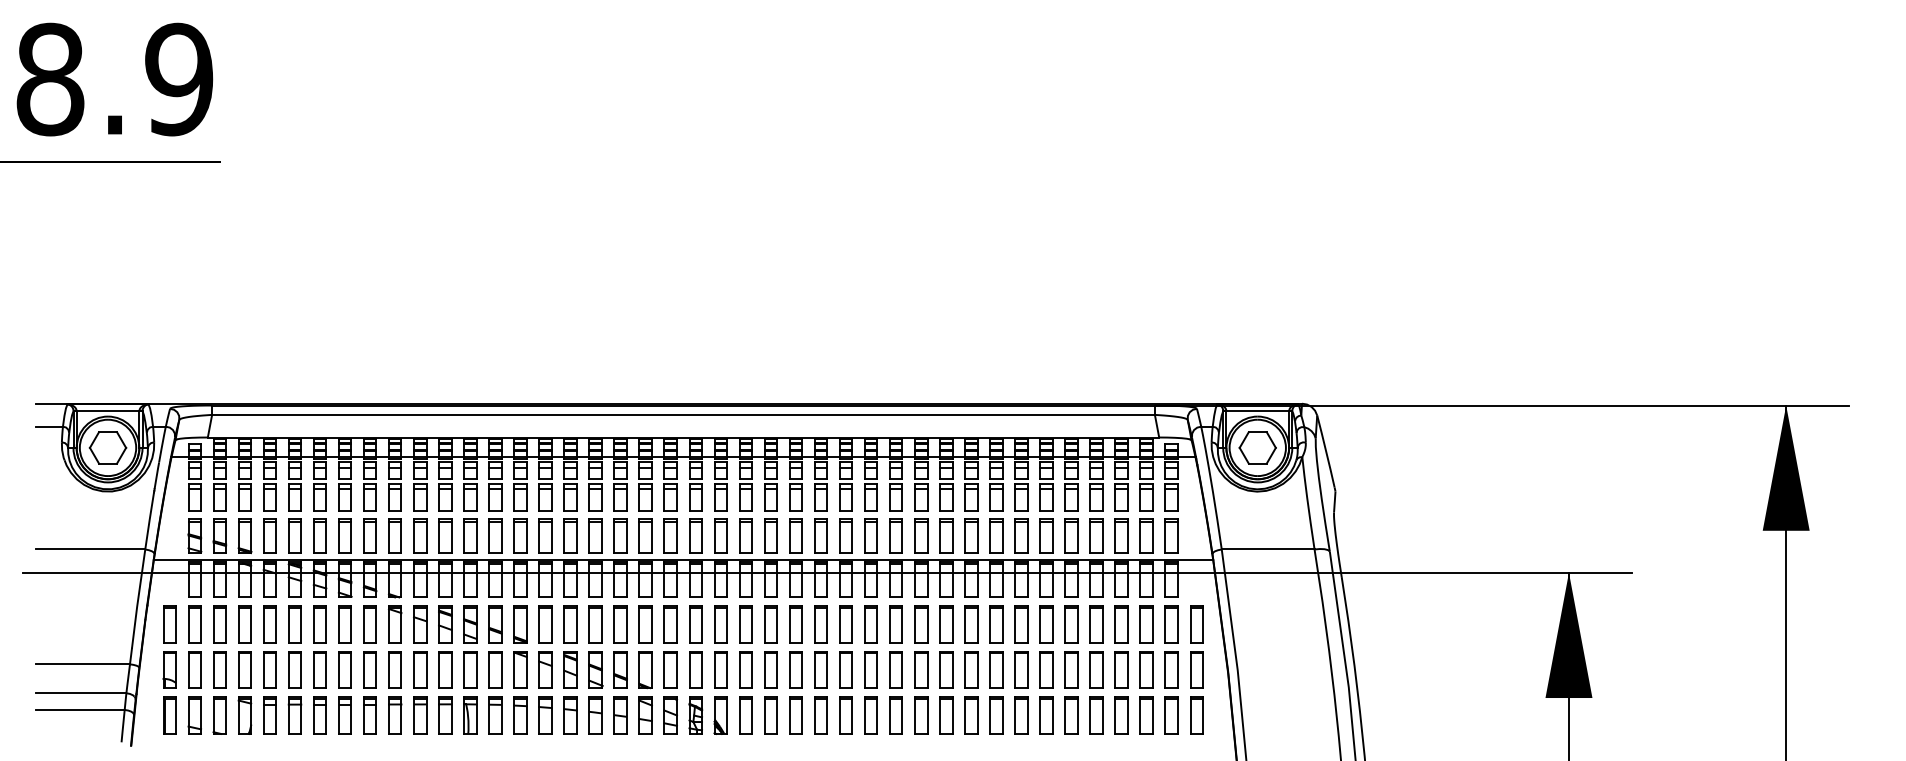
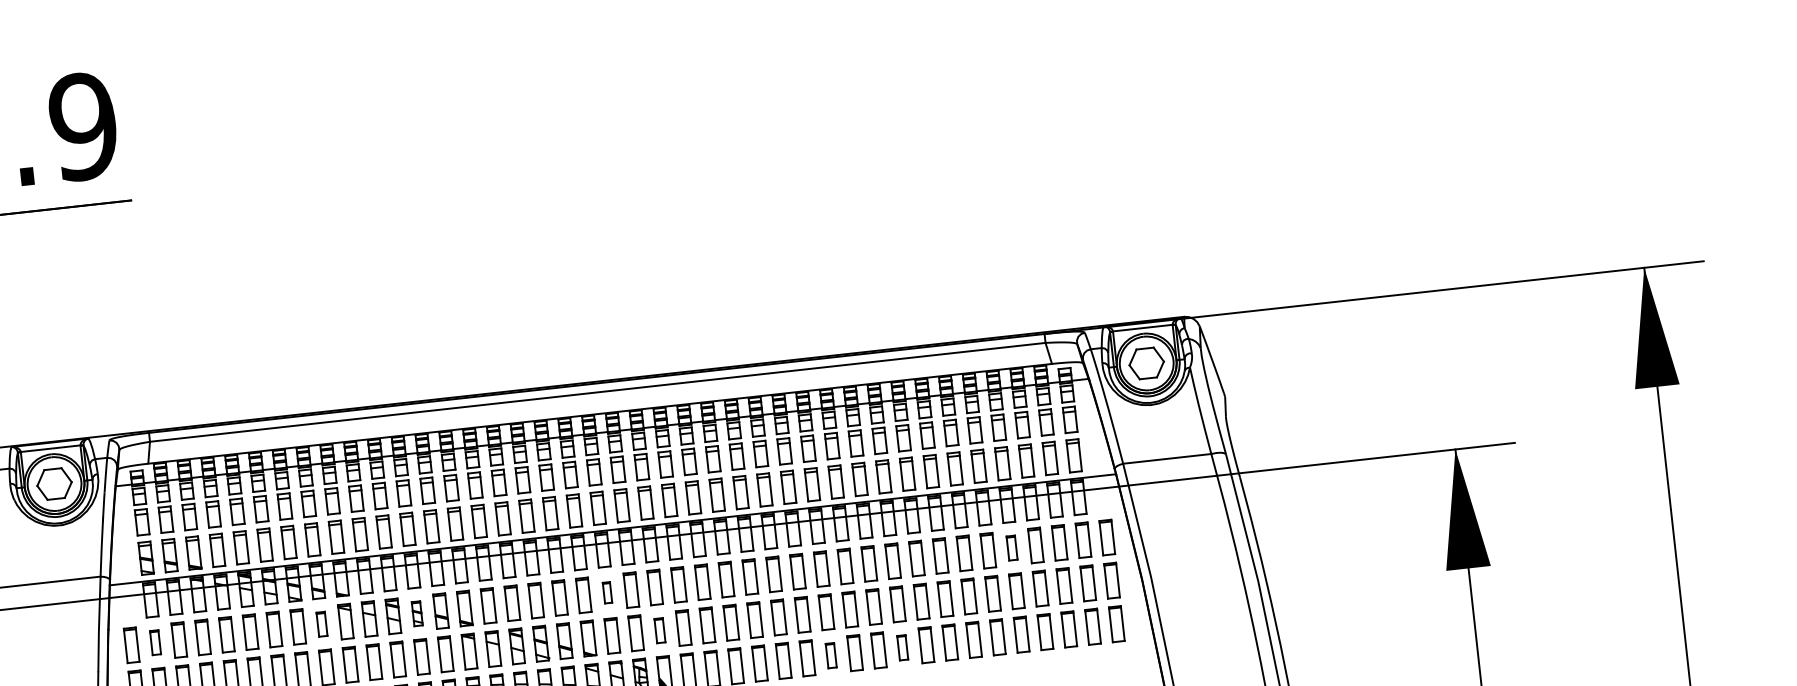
part: (194, 624) -> (155, 642), size x0.7
part: (369, 624) -> (321, 624), size x0.7
part: (470, 624) -> (417, 613), size x0.7
part: (670, 624) -> (607, 592), size x0.6
part: (1096, 624) -> (1012, 548), size x0.7
part: (720, 669) -> (659, 630), size x0.7
part: (895, 715) -> (830, 655), size x0.7
part: (971, 715) -> (902, 647), size x0.7

